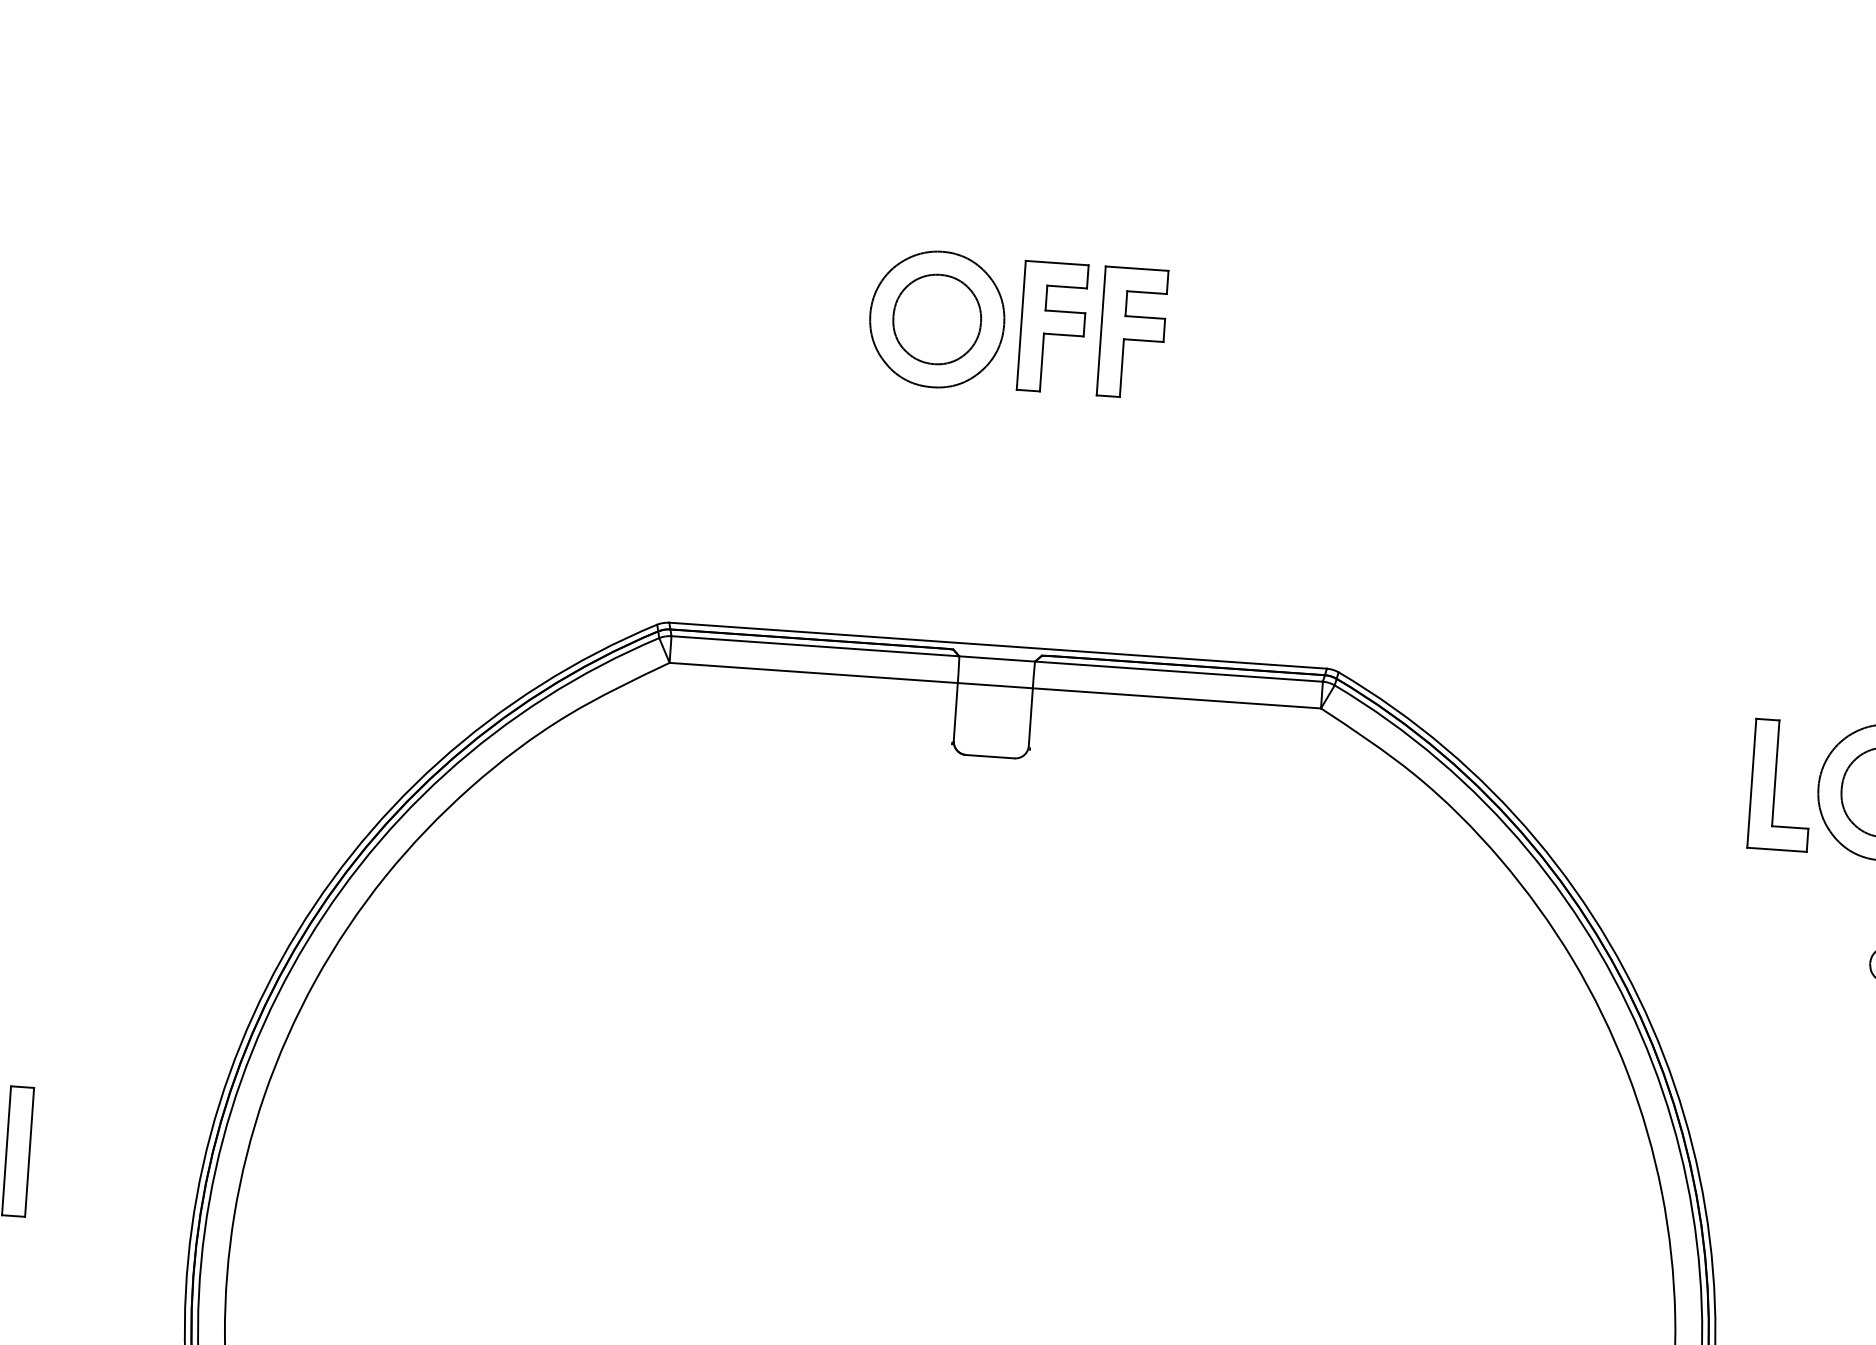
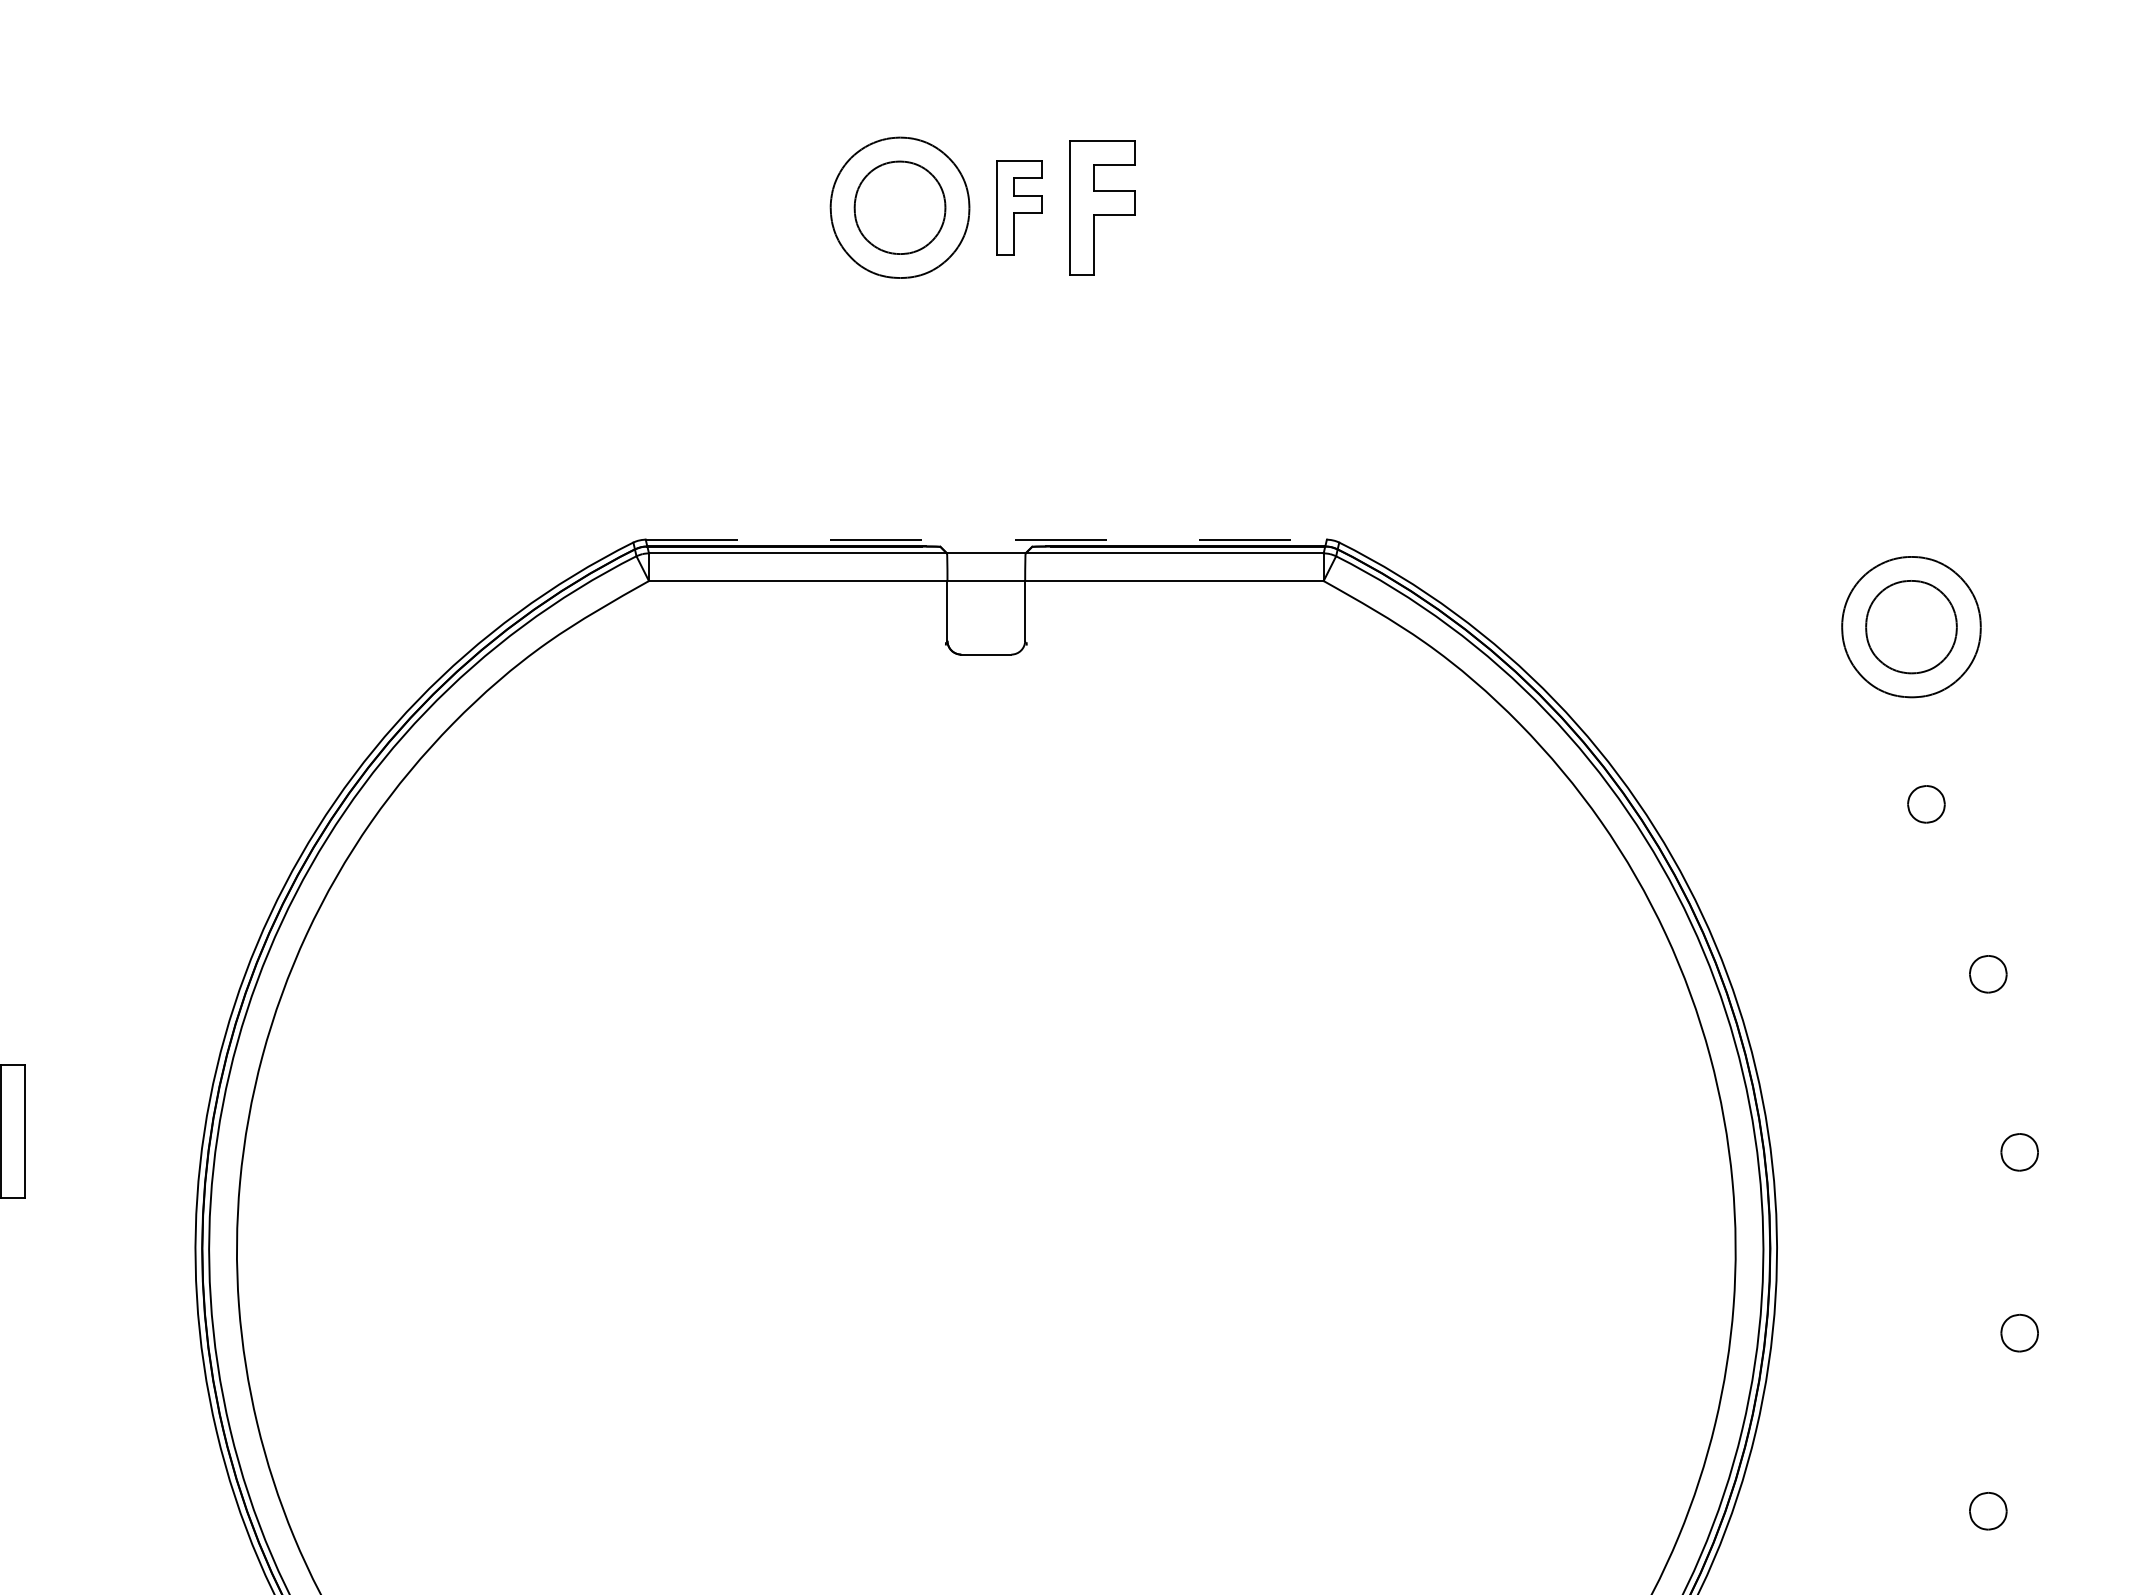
part: (1052, 327) -> (1019, 207), size x0.7
line: (998, 645) -> (986, 539), solid -> dashed
part: (1781, 784) -> (1803, 626), removed

